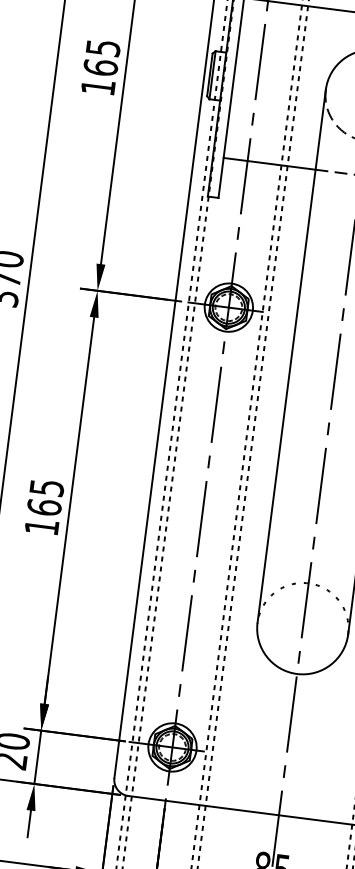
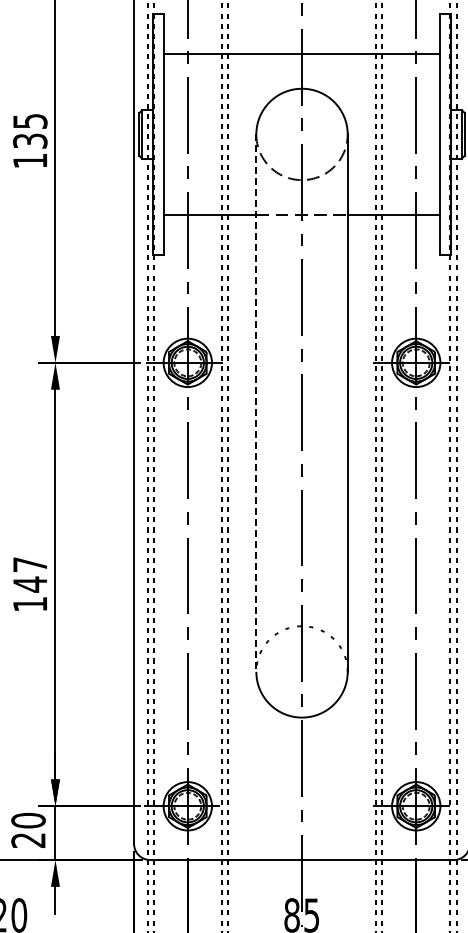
text: (101, 67) -> (30, 140), 165 -> 135
line: (291, 356) -> (256, 403), solid -> dashed
text: (45, 497) -> (30, 574), 165 -> 147

